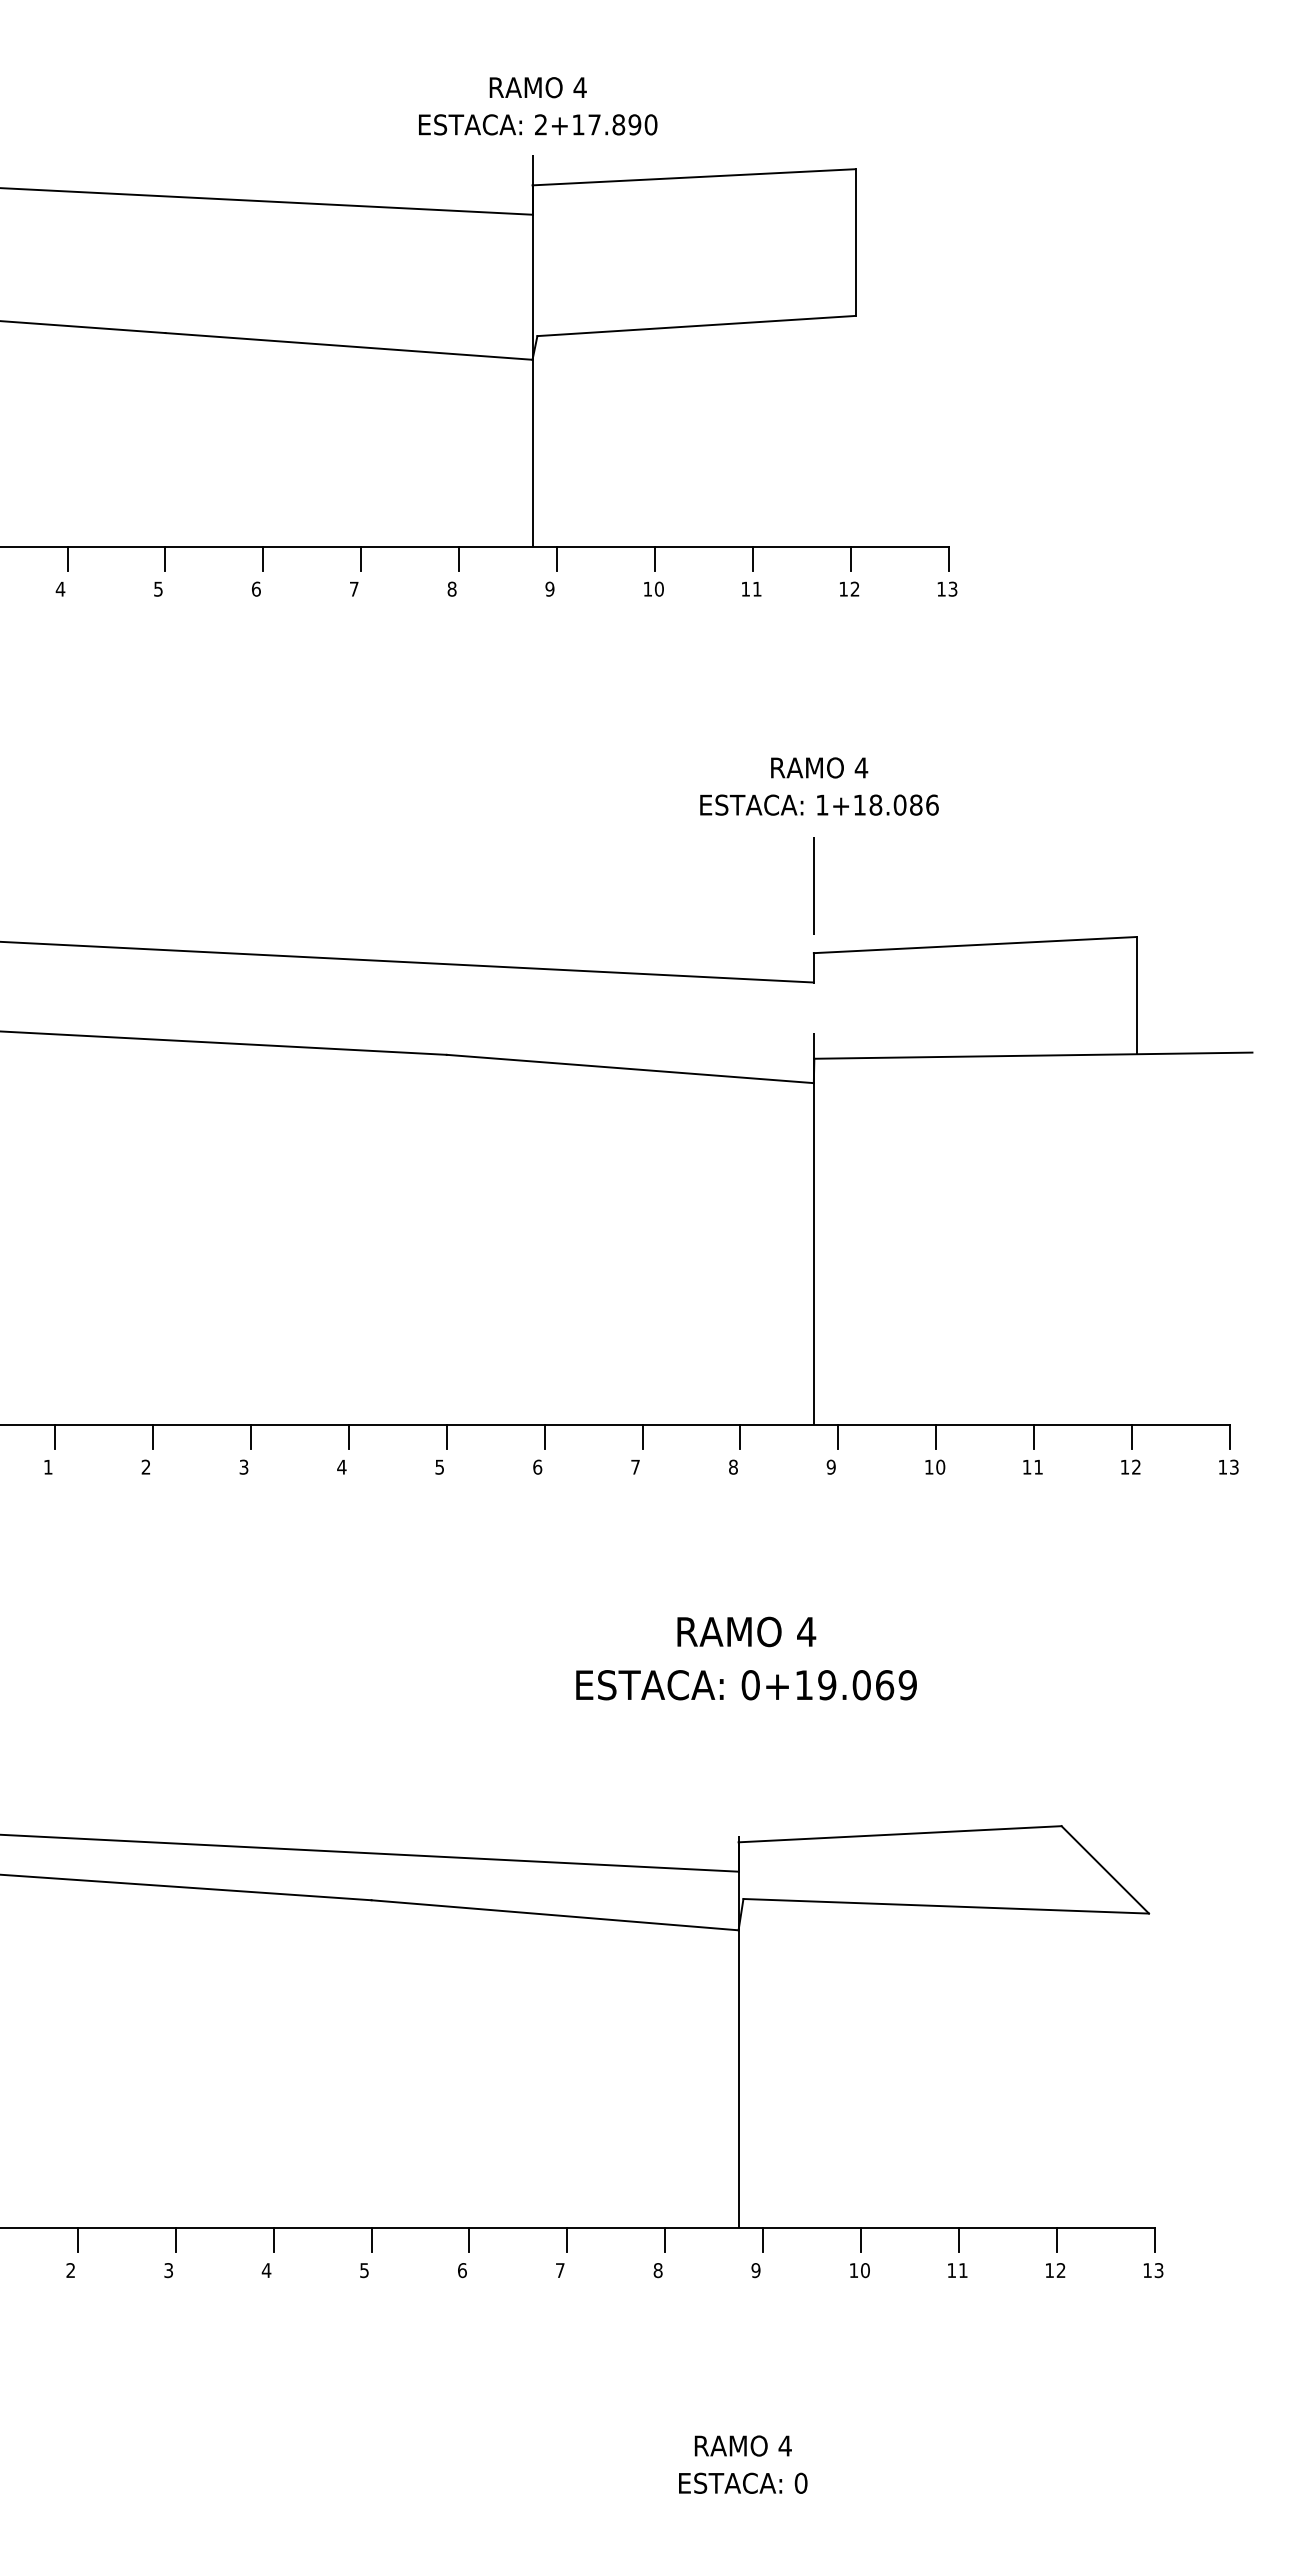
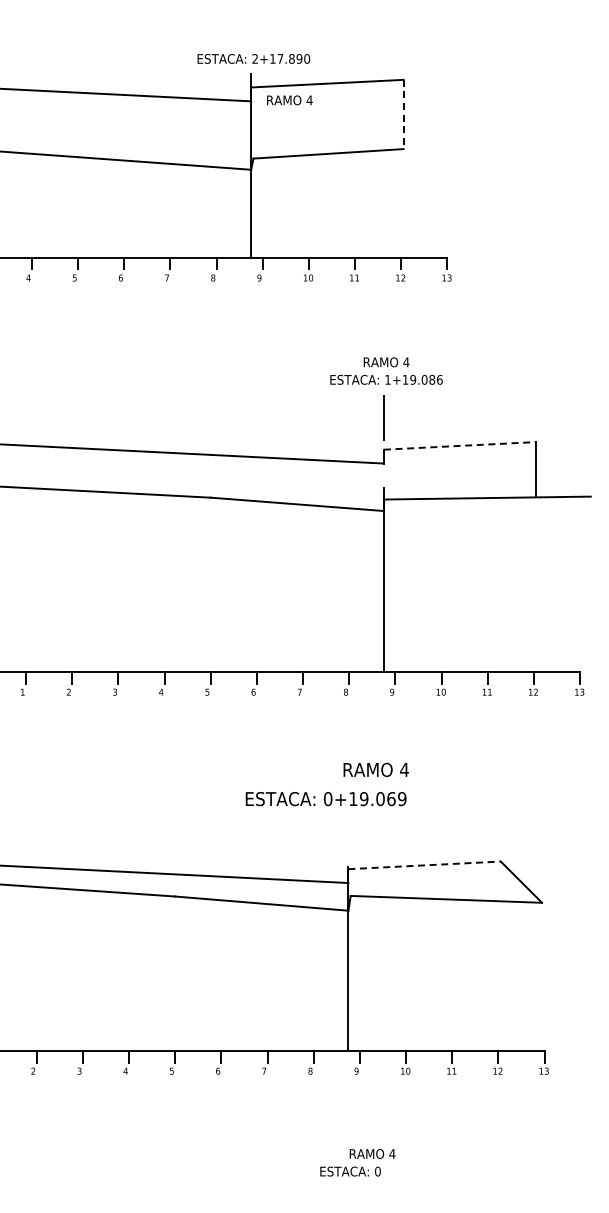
text: (537, 87) -> (289, 100), moved
line: (855, 242) -> (403, 114), solid -> dashed
text: (876, 804) -> (413, 379), 1+18.086 -> 1+19.086
line: (976, 944) -> (460, 445), solid -> dashed
text: (745, 1631) -> (375, 769), moved
text: (745, 1686) -> (325, 799), moved
line: (901, 1834) -> (425, 865), solid -> dashed
text: (743, 2444) -> (372, 1153), moved

